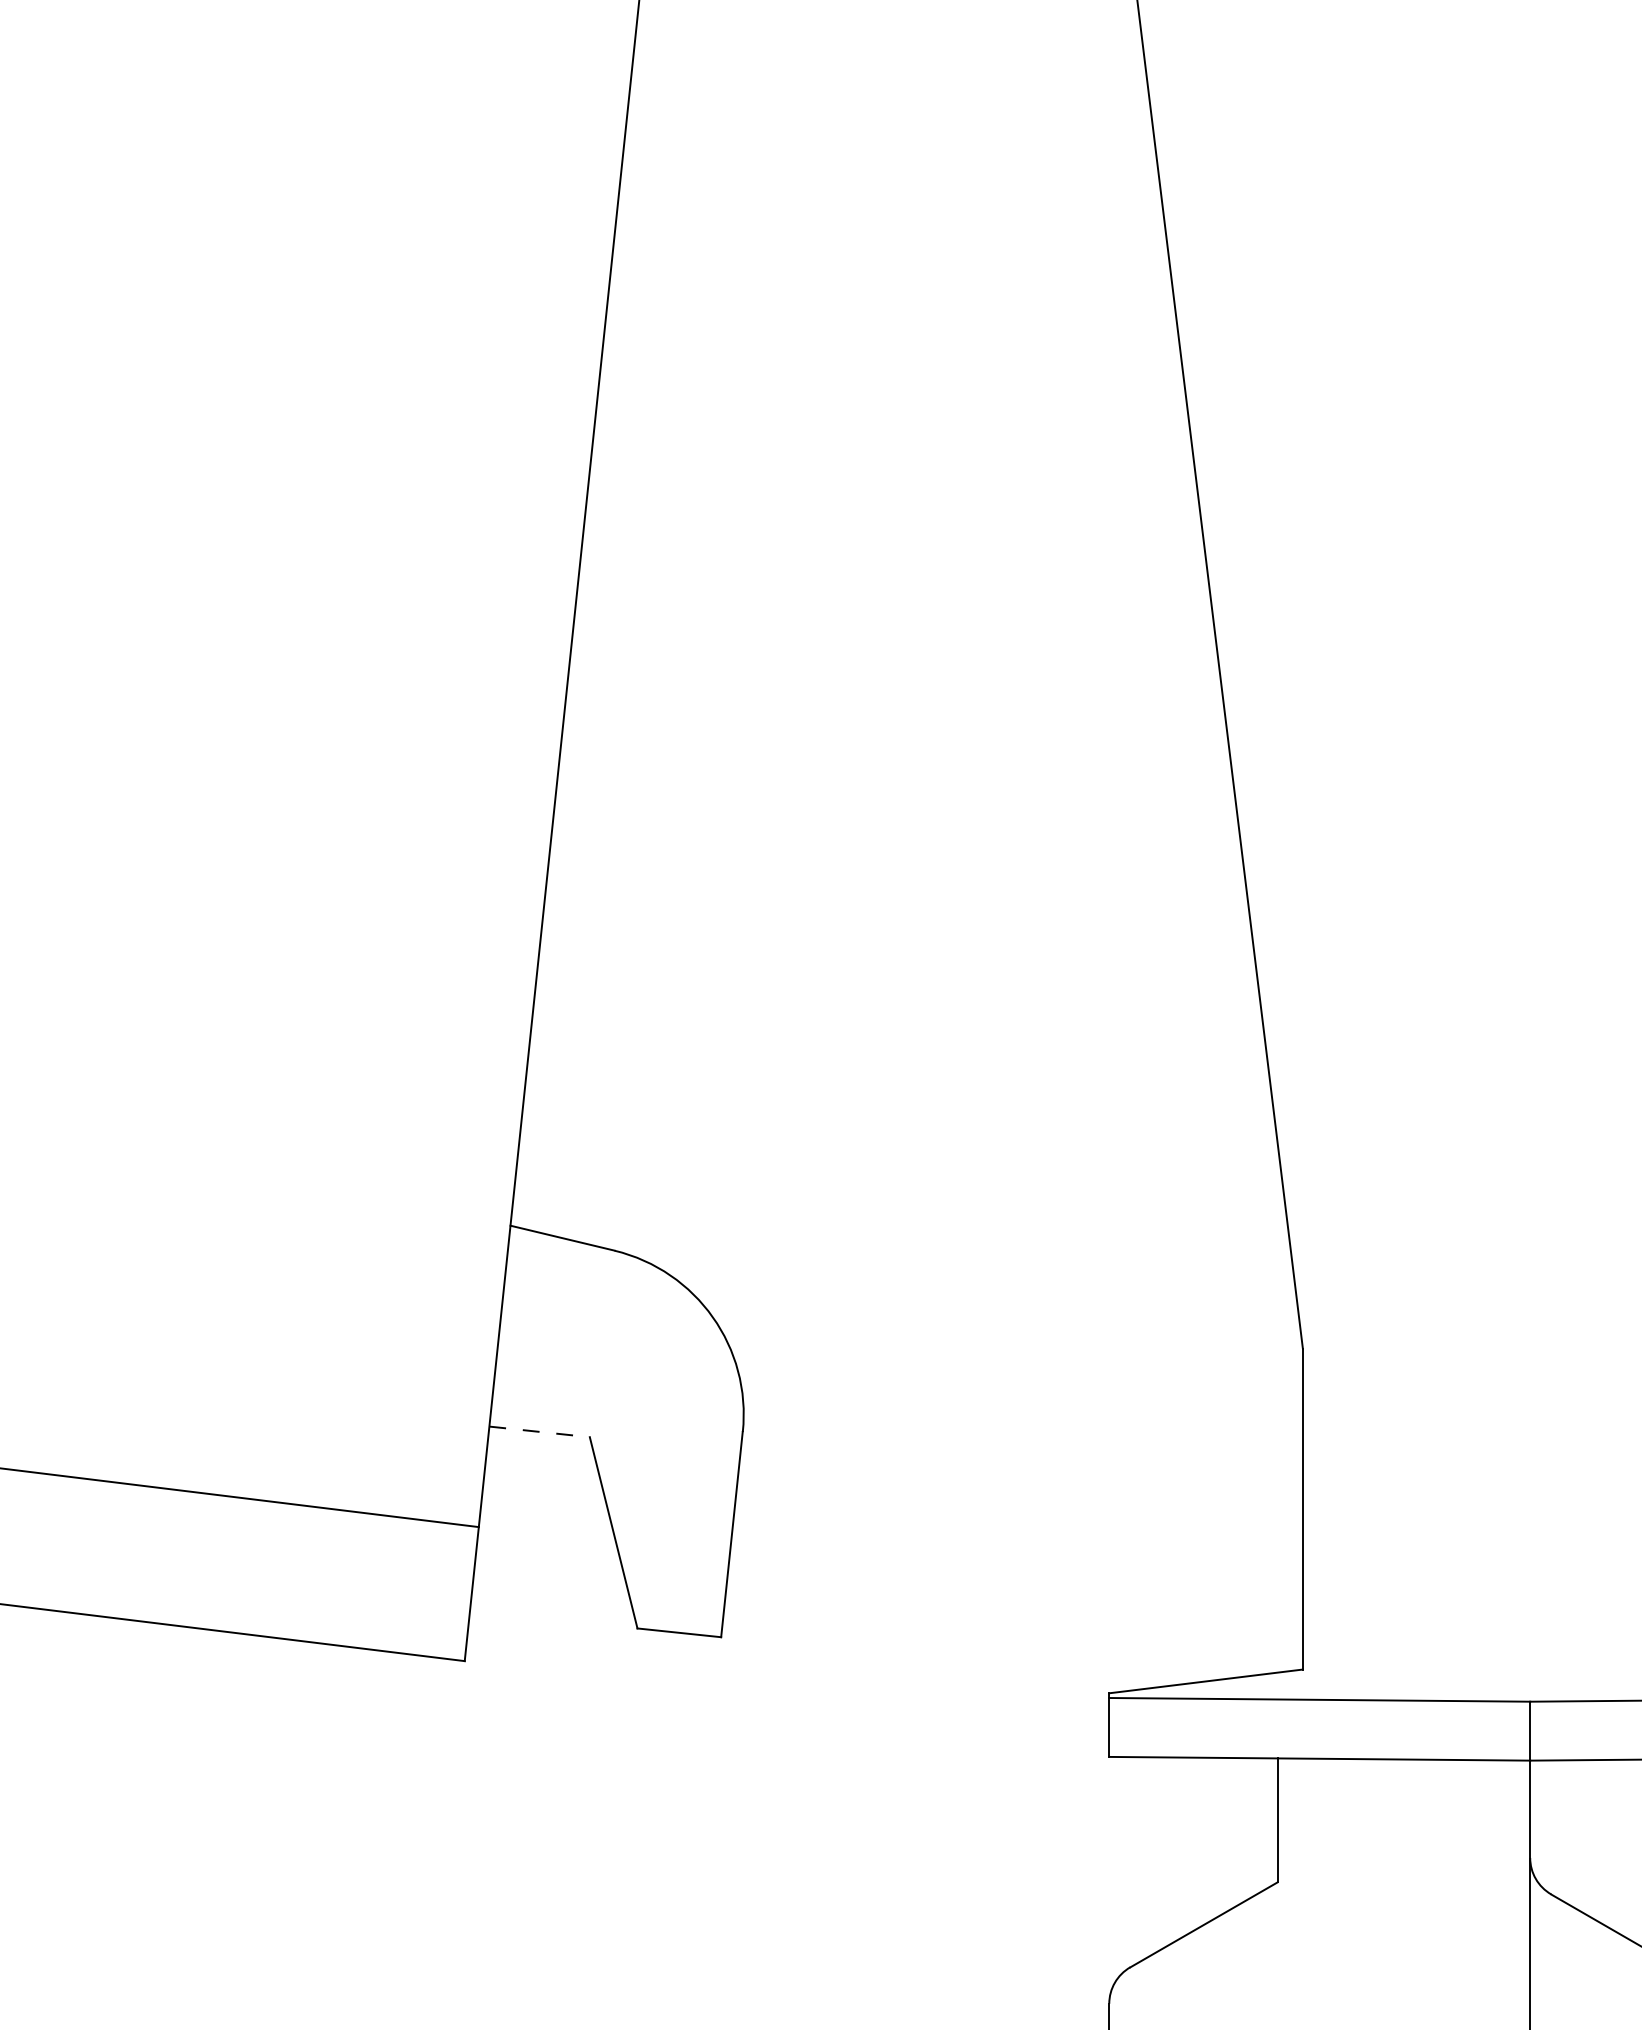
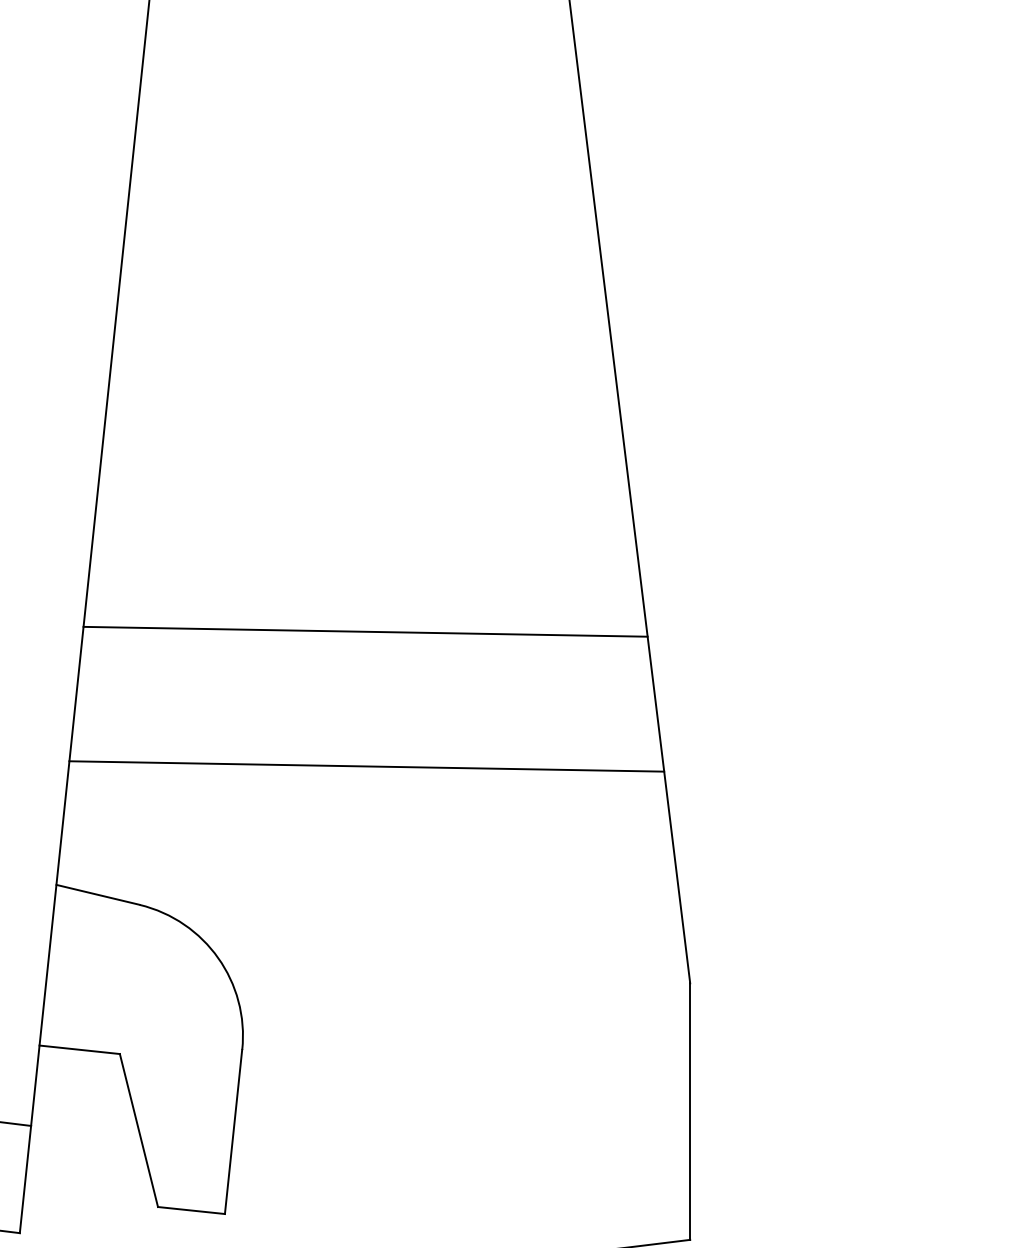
line: (896, 909) -> (365, 631), added
line: (898, 1077) -> (366, 766), added
line: (539, 1431) -> (79, 1049), dashed -> solid

